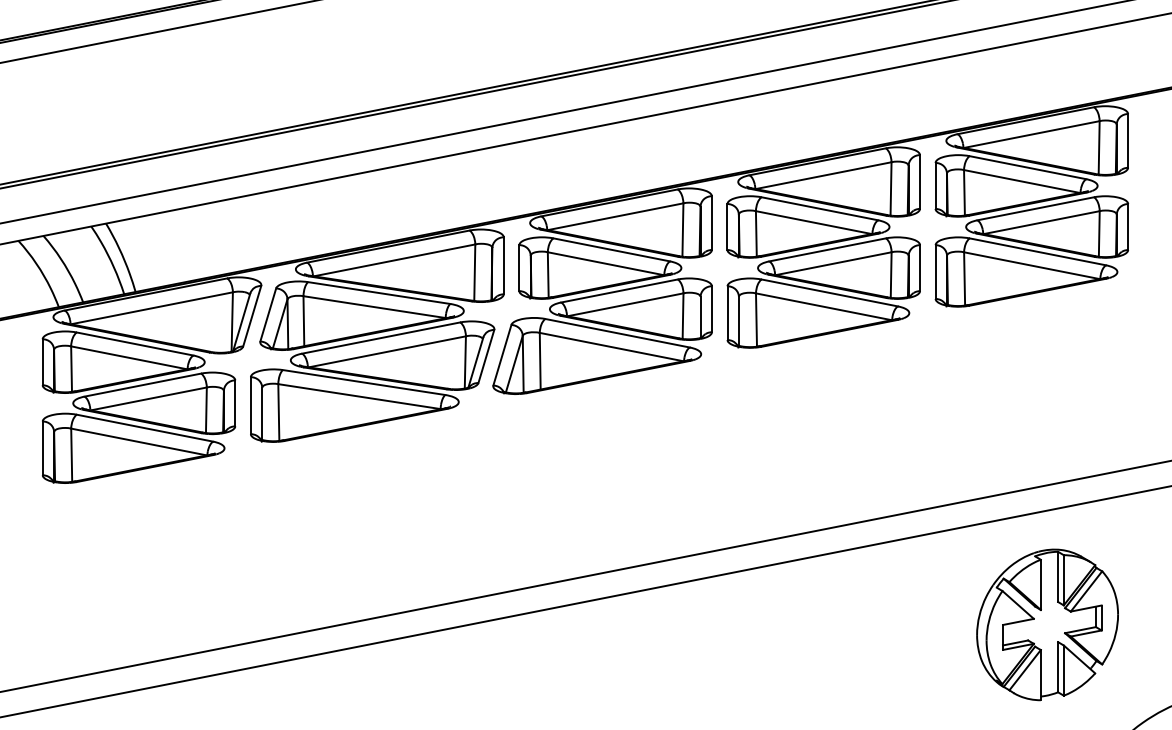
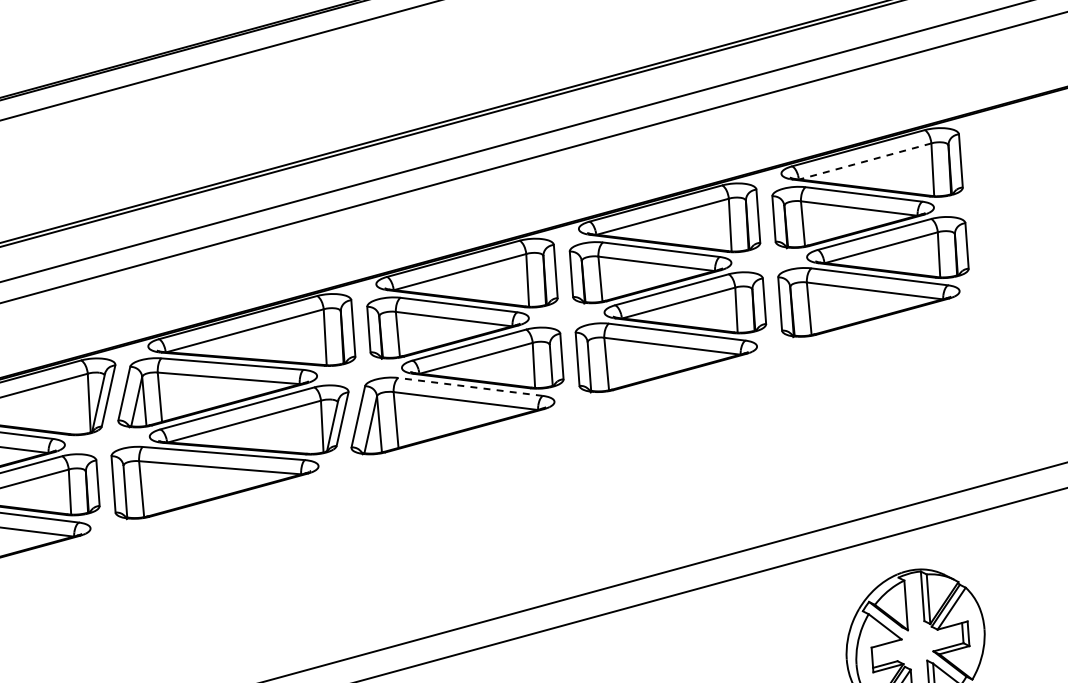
line: (1031, 134) -> (865, 161), solid -> dashed
line: (617, 333) -> (470, 387), solid -> dashed

